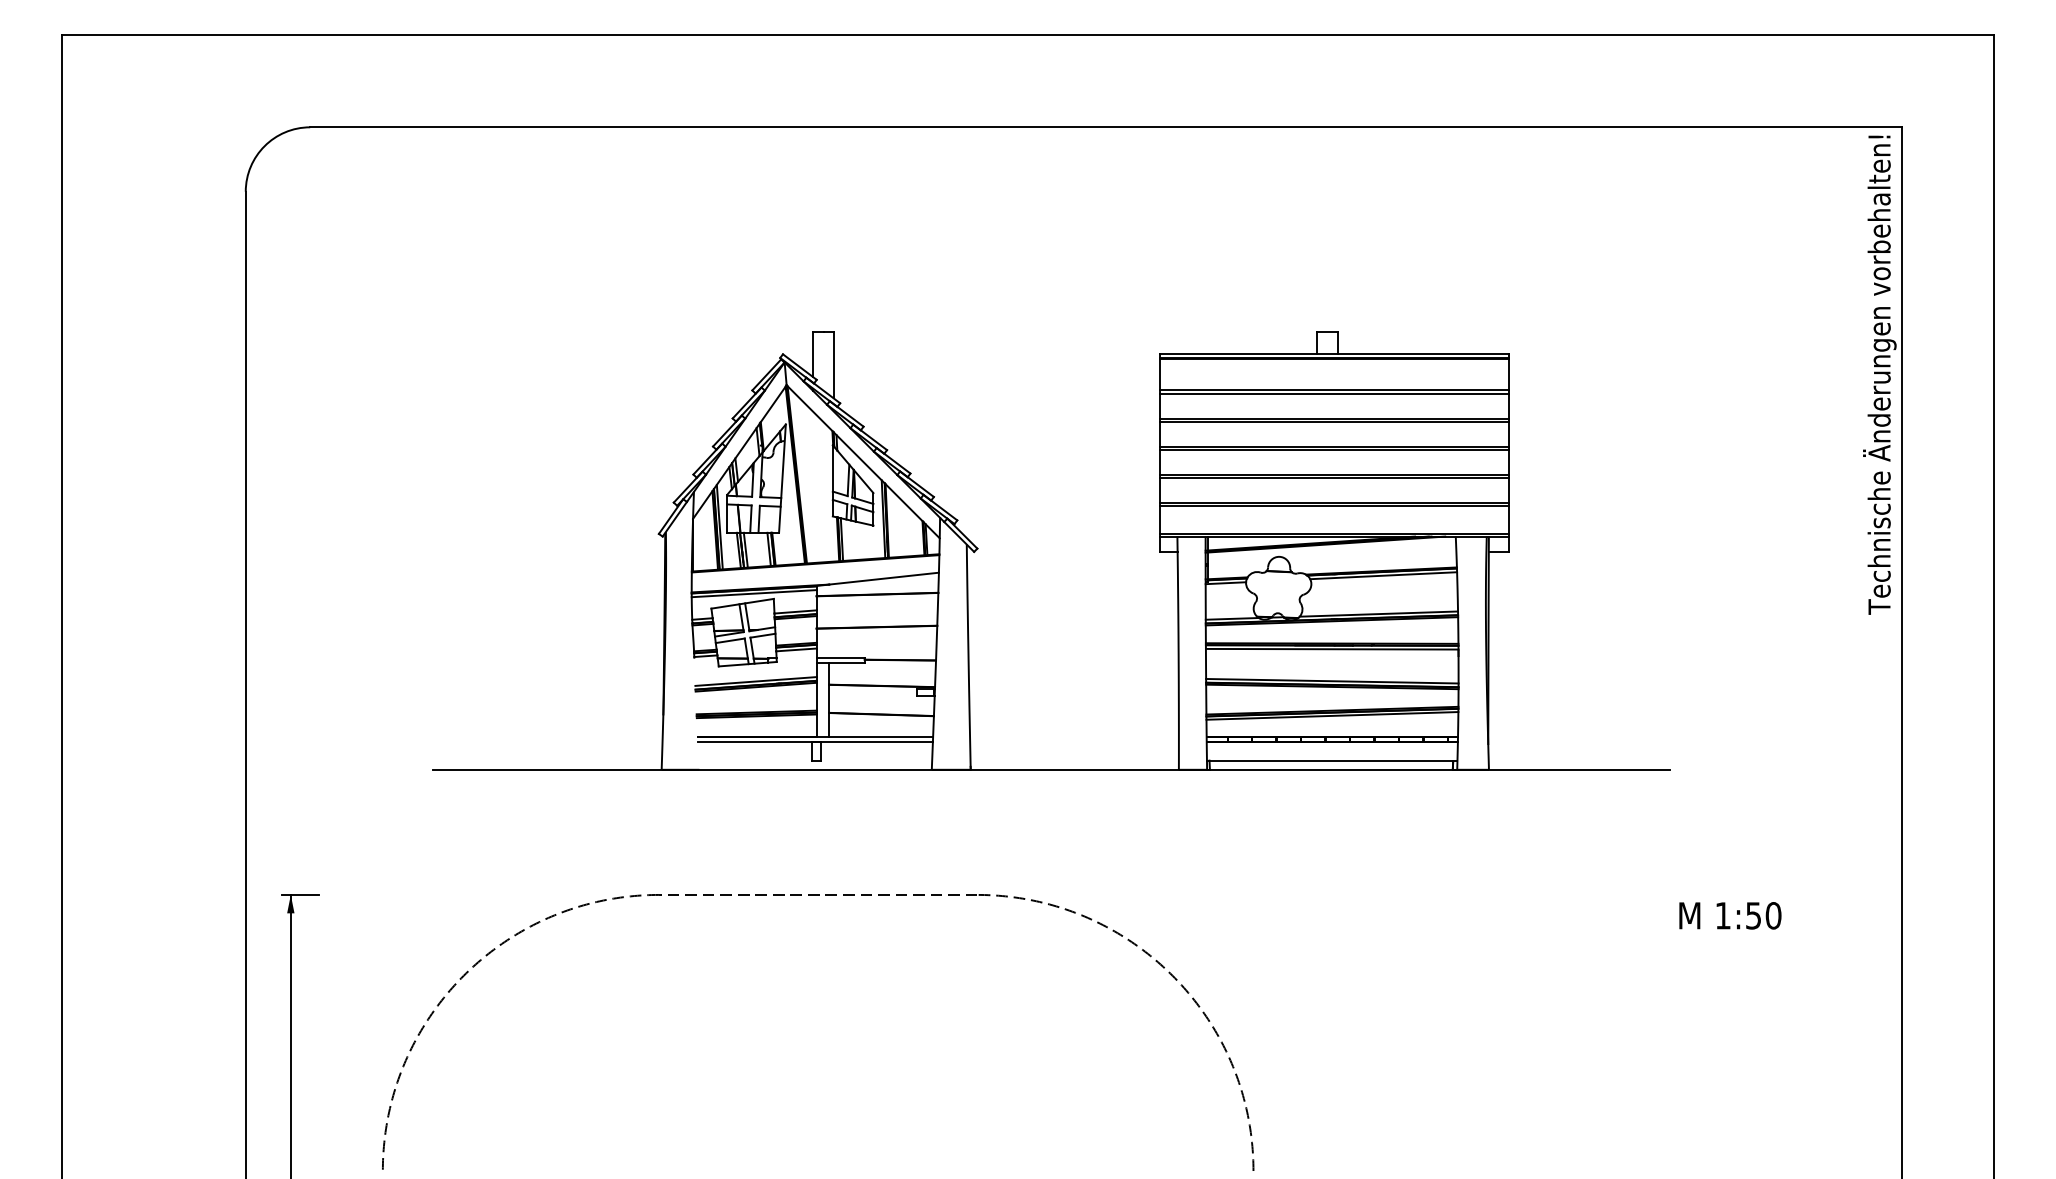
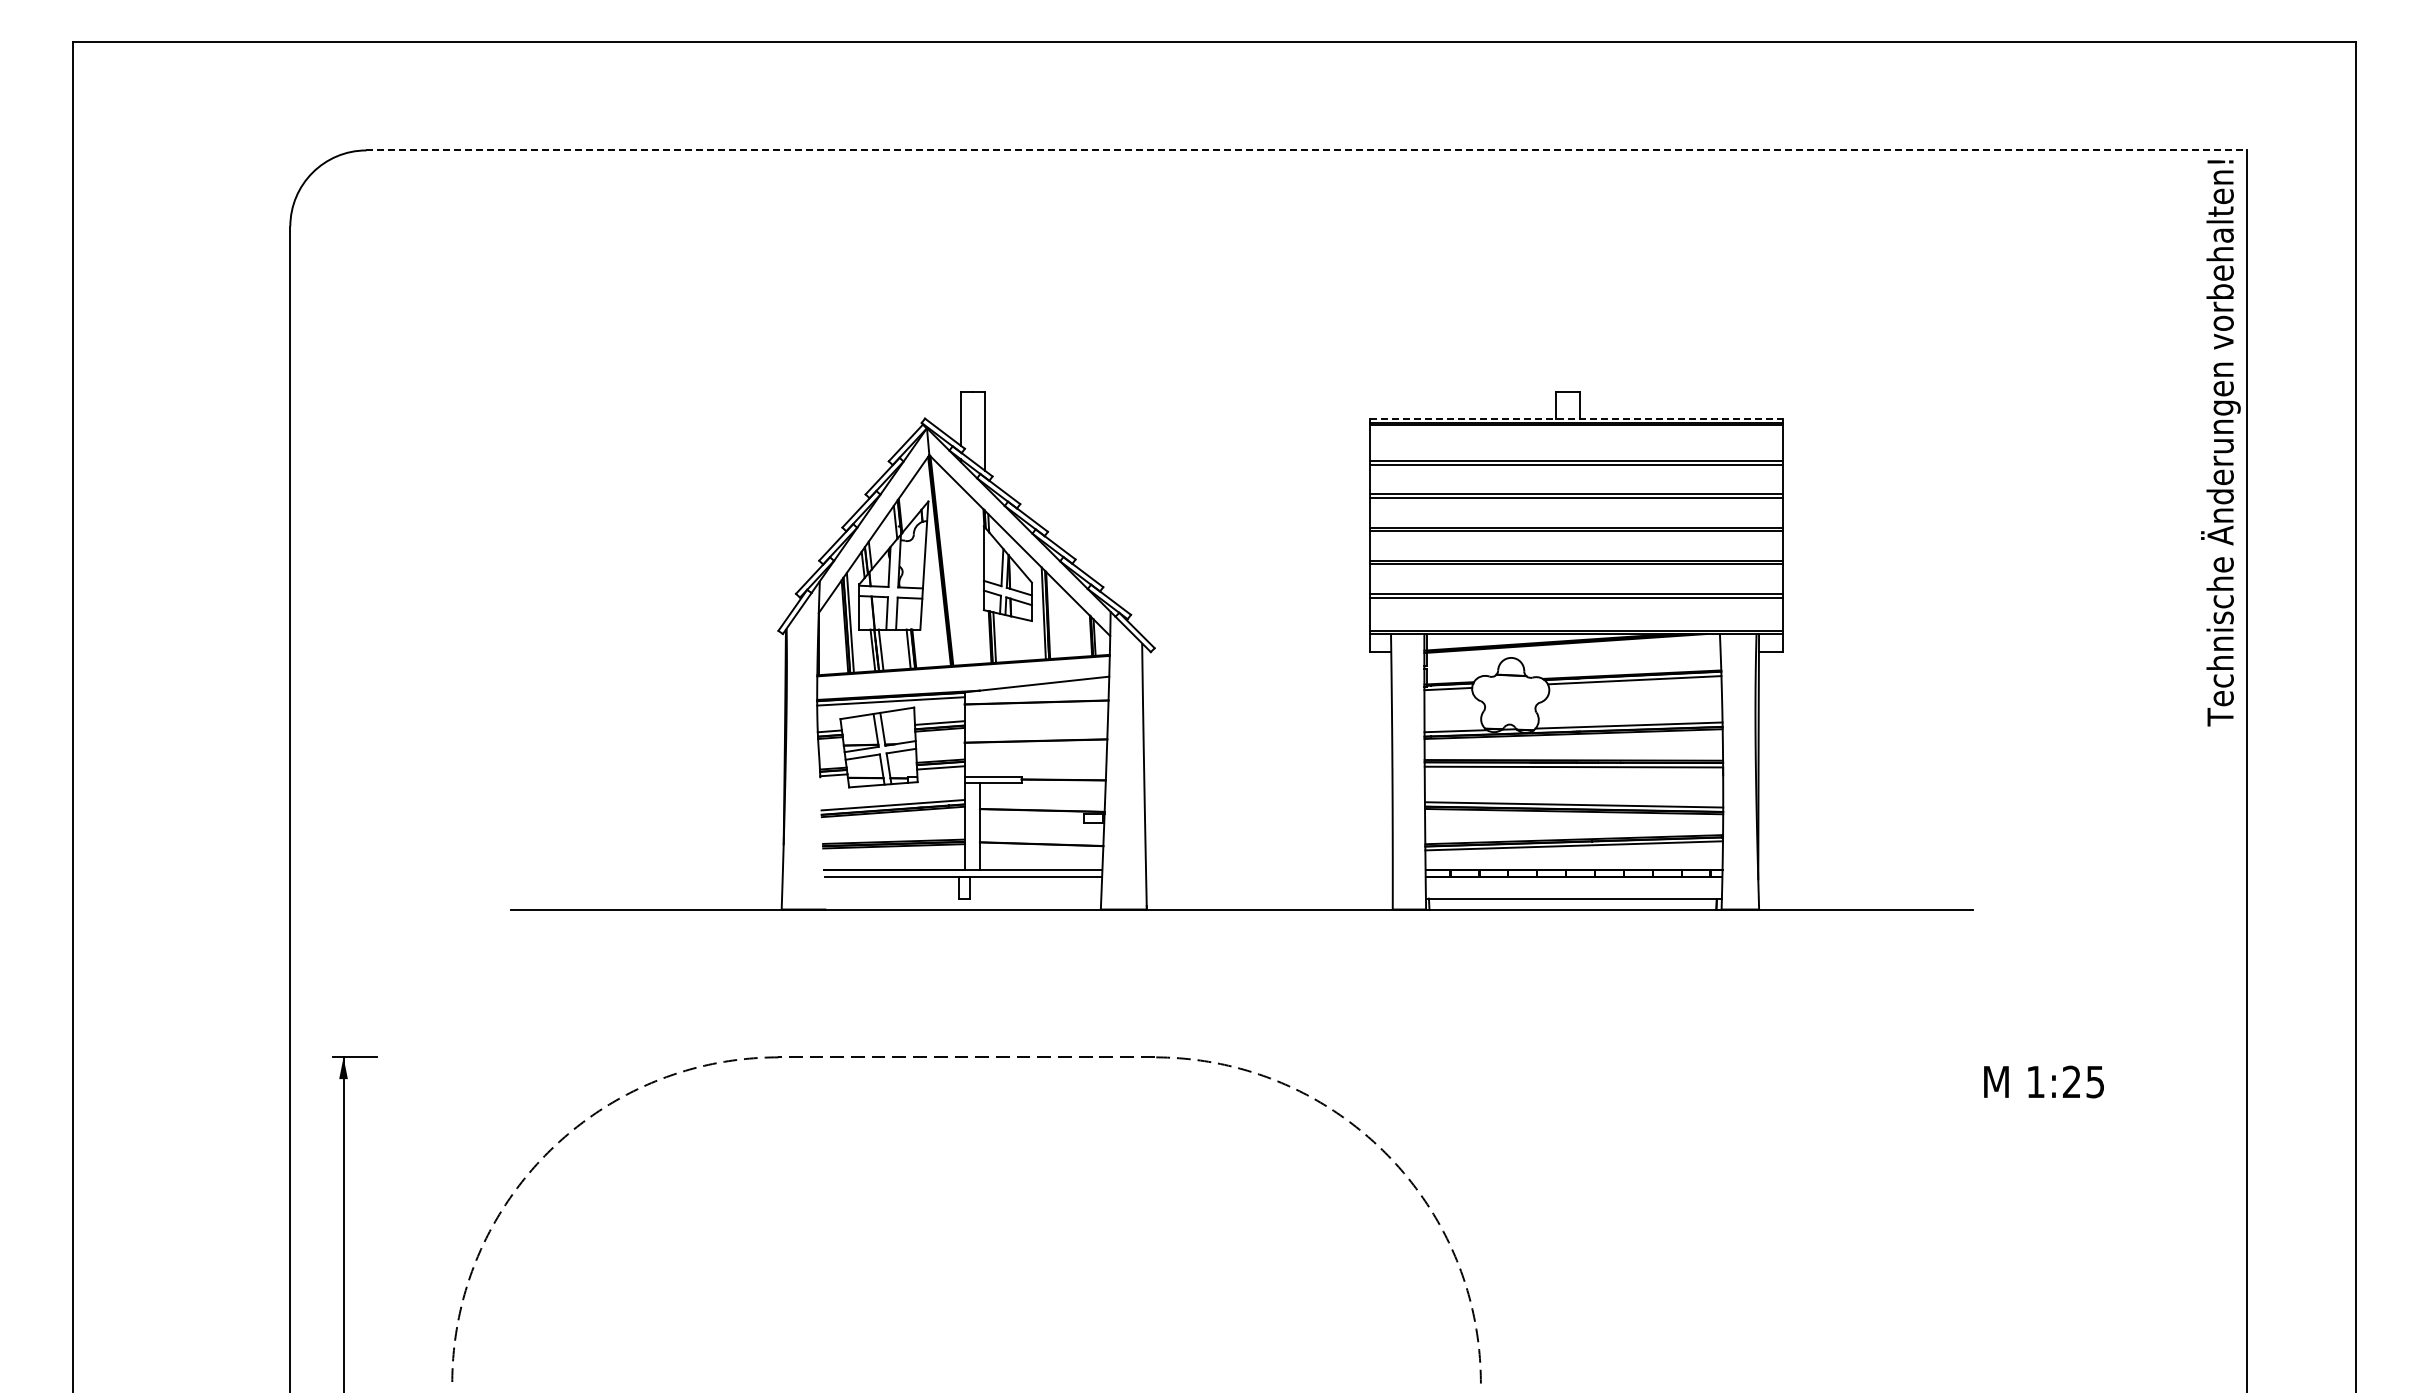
line: (1106, 127) -> (1307, 150), solid -> dashed
line: (1334, 354) -> (1576, 418), solid -> dashed
text: (1763, 915) -> (2083, 1081), 1:50 -> 1:25

